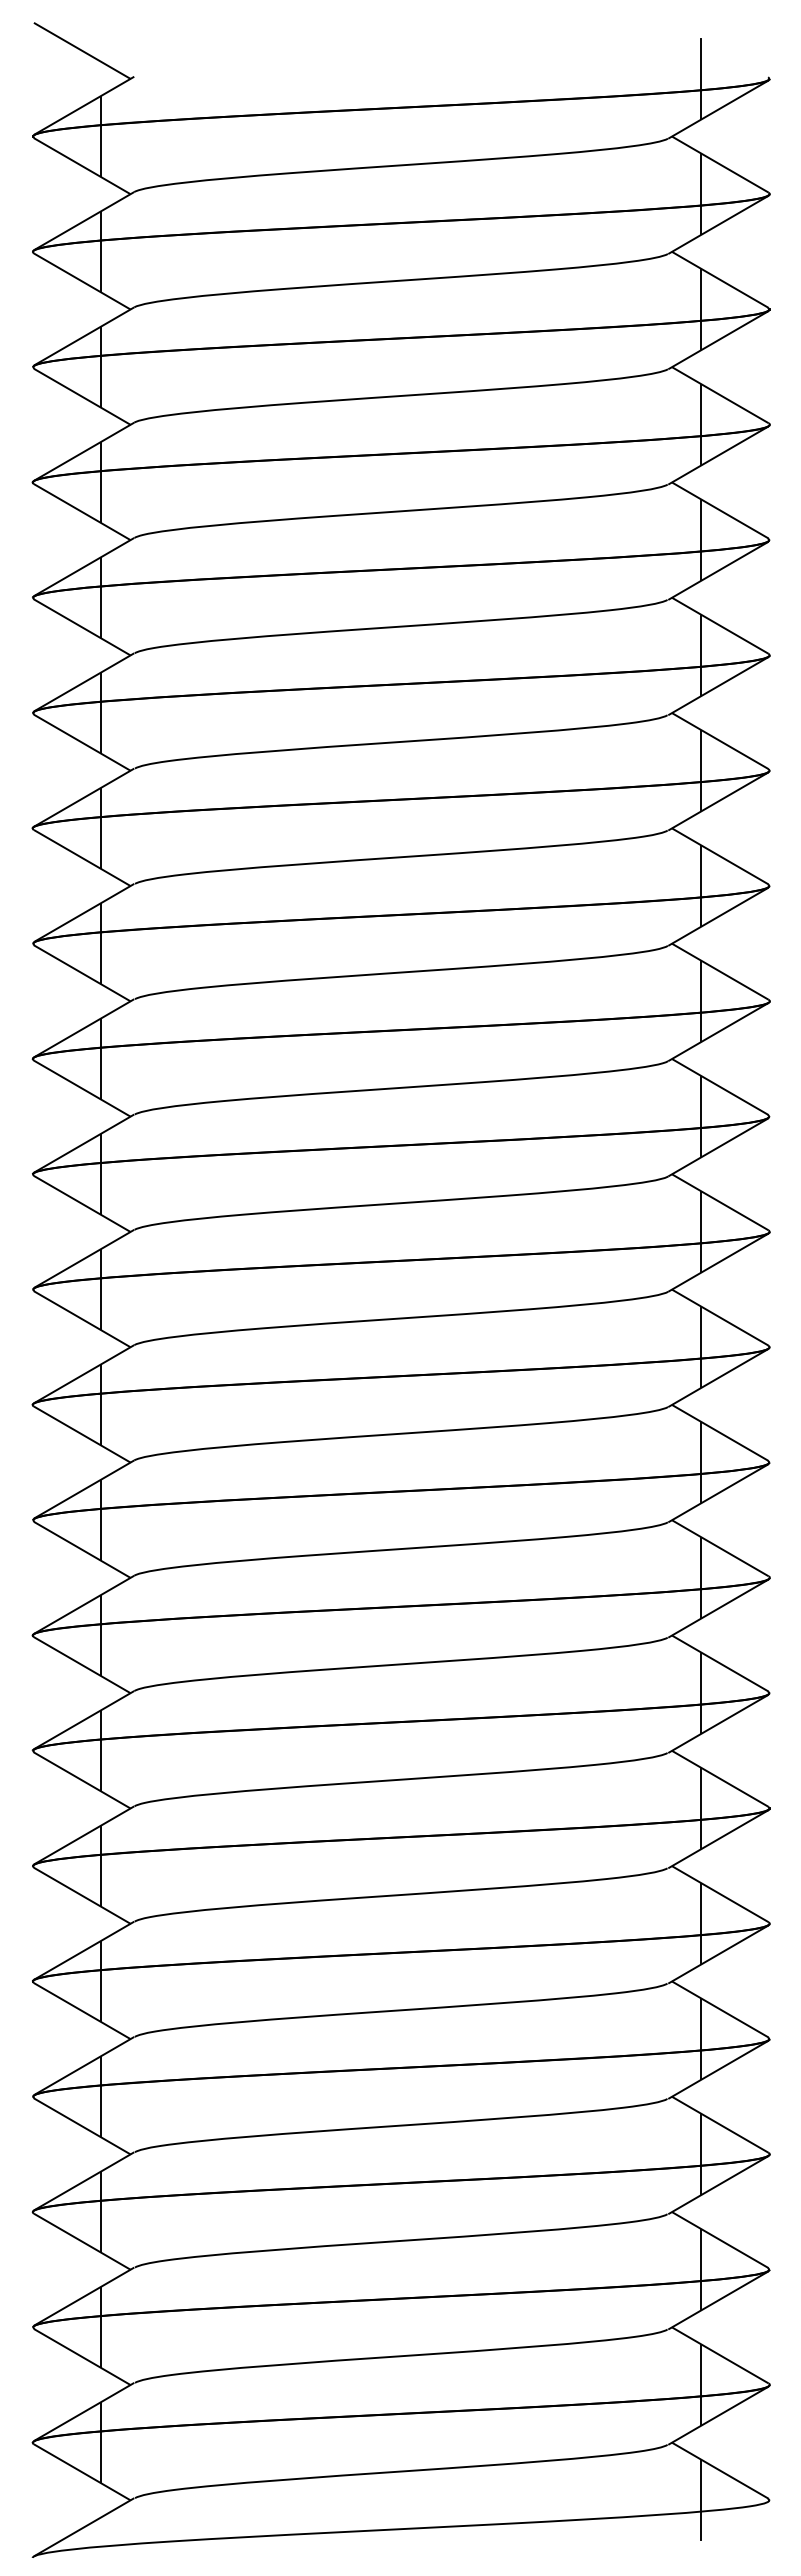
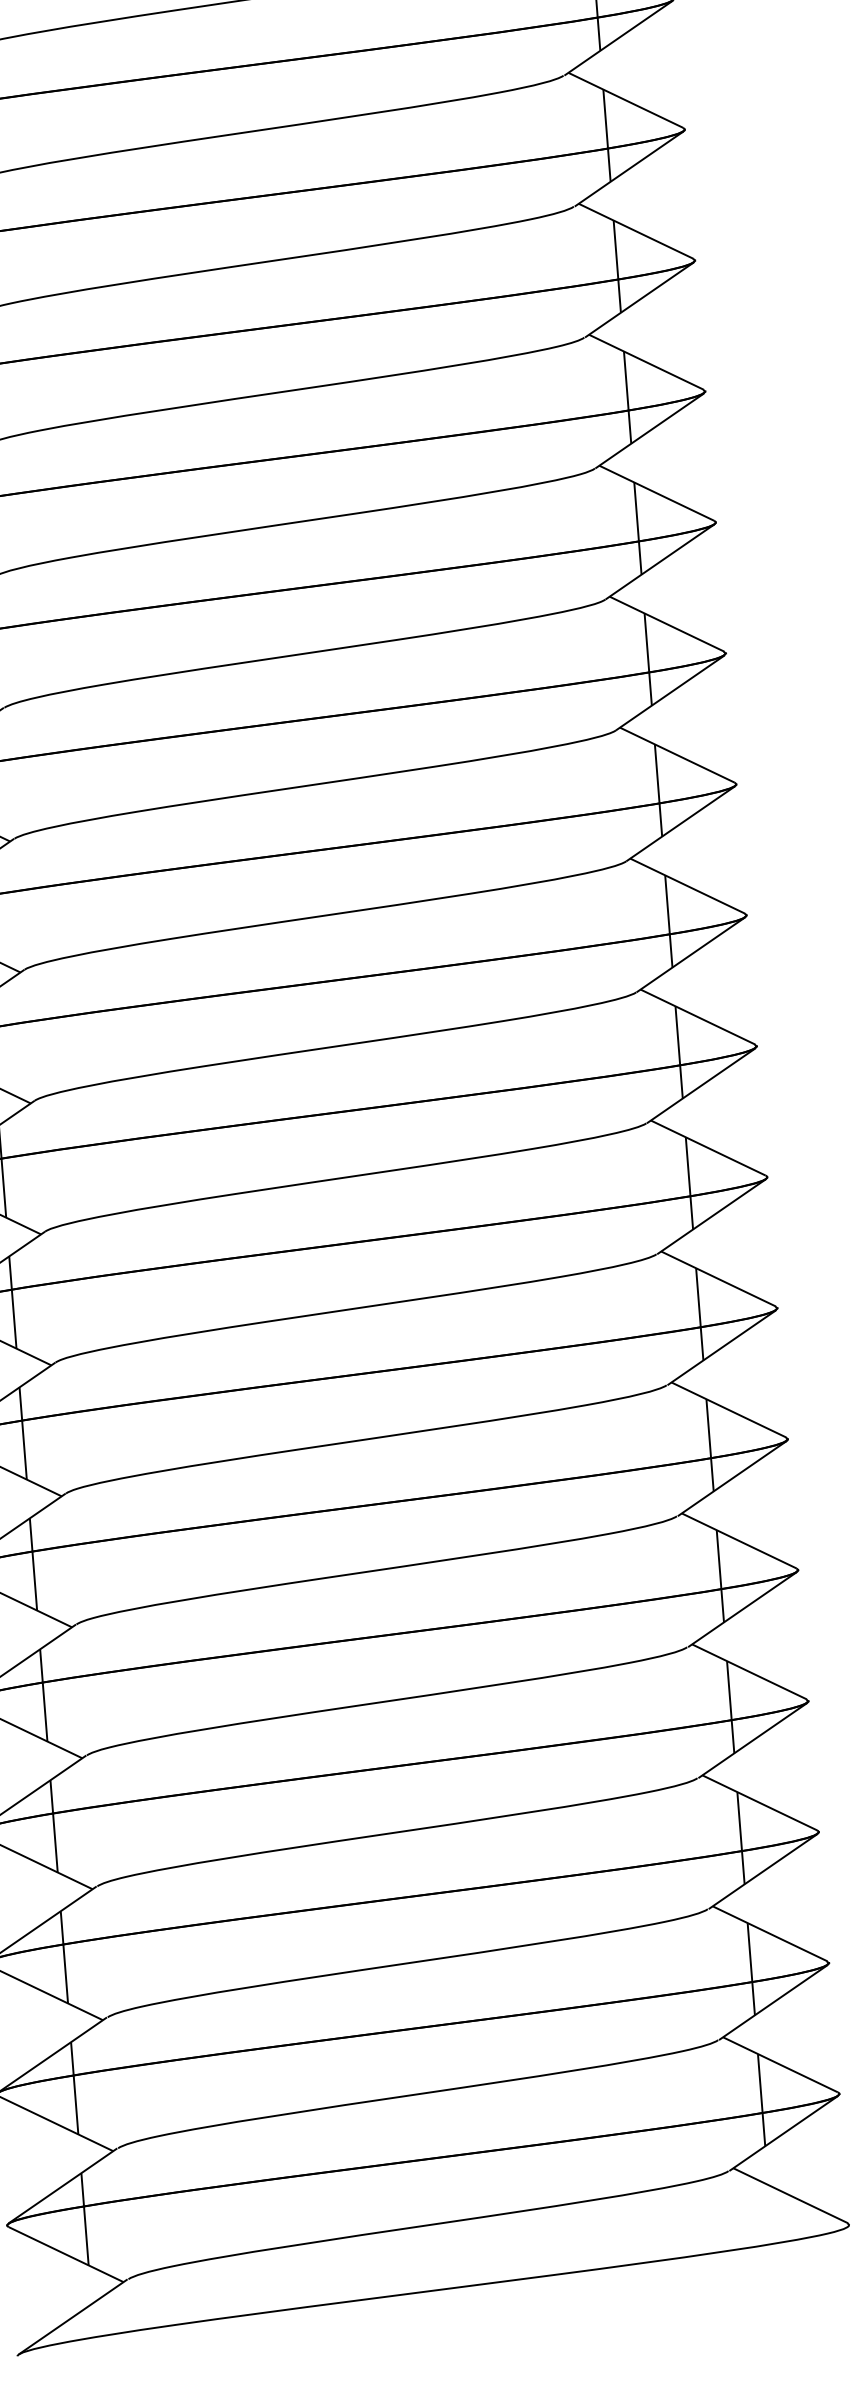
line: (701, 2499) -> (771, 2230), removed

